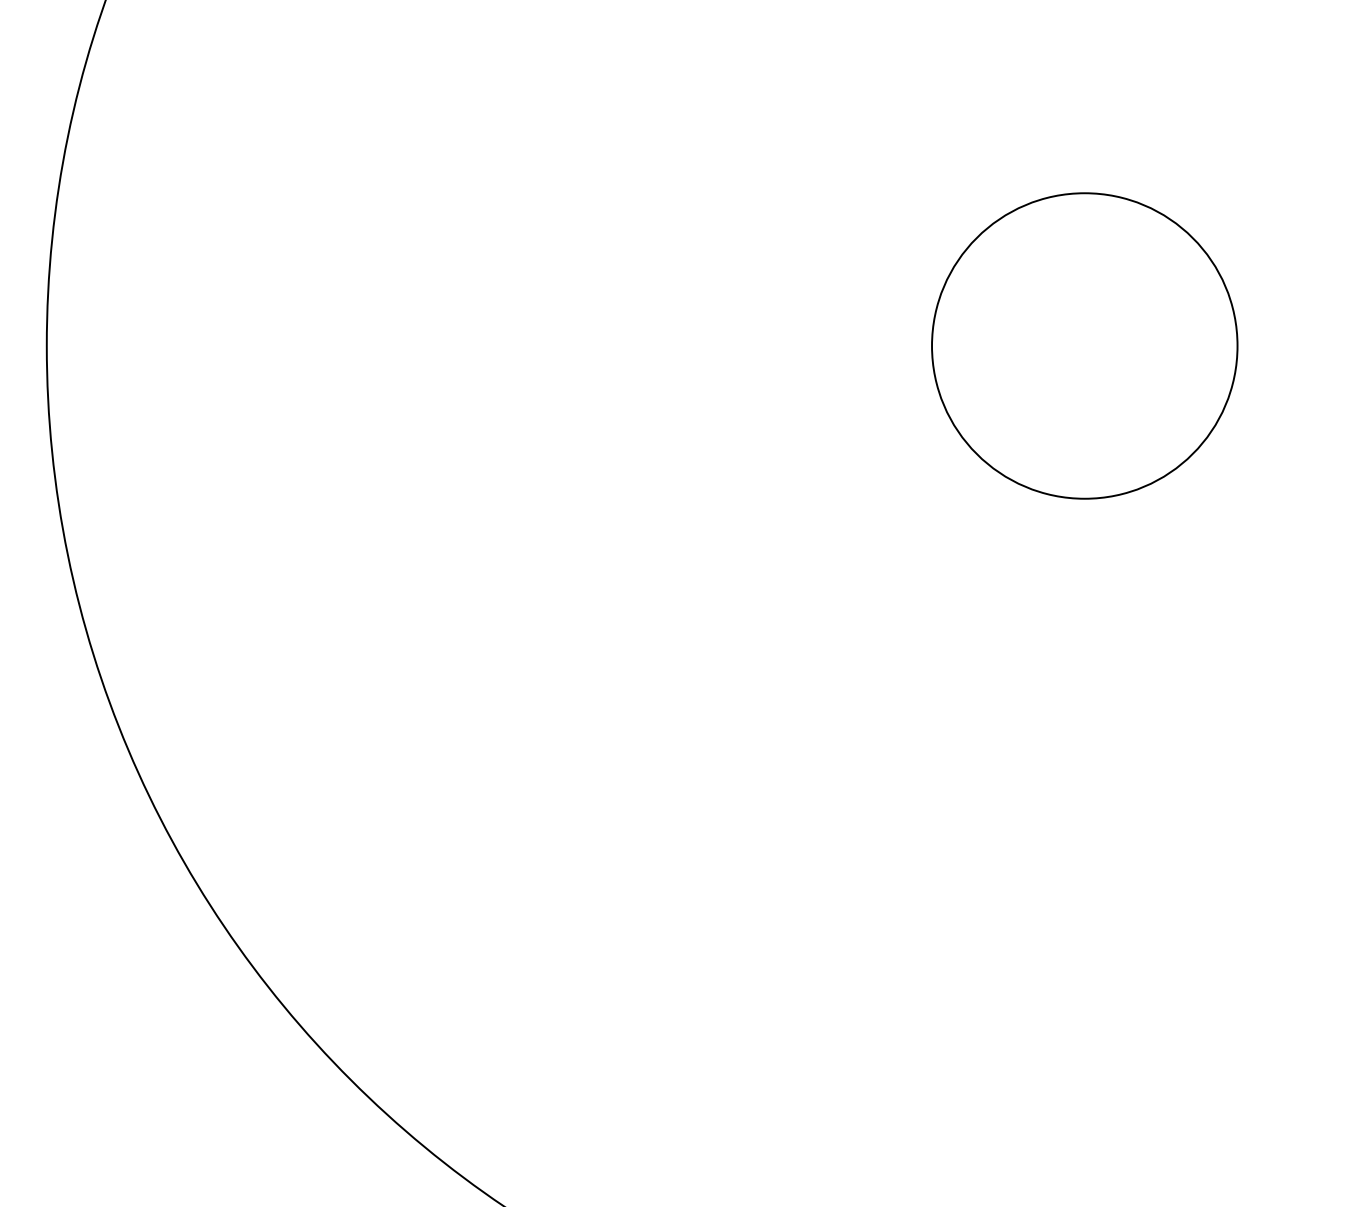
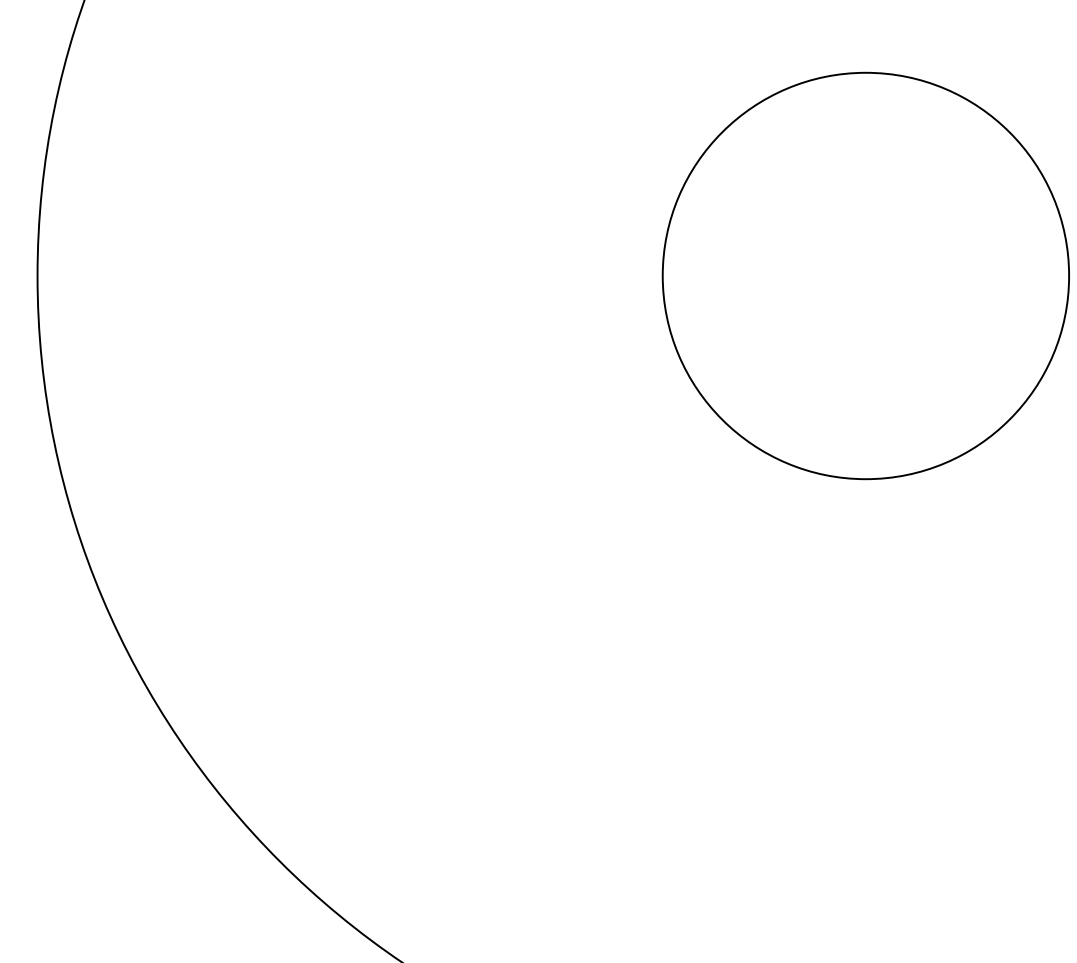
circle: (1084, 345) -> (865, 275), size x1.67

